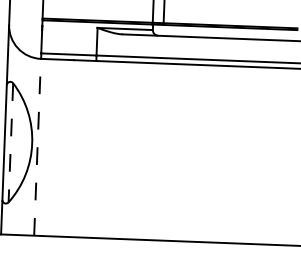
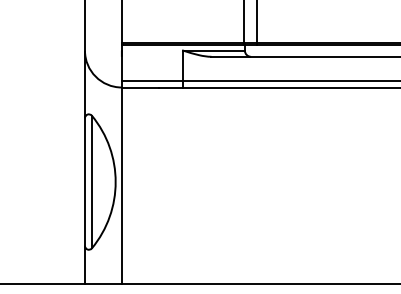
line: (10, 143) -> (91, 182), dashed -> solid
line: (37, 146) -> (121, 185), dashed -> solid

